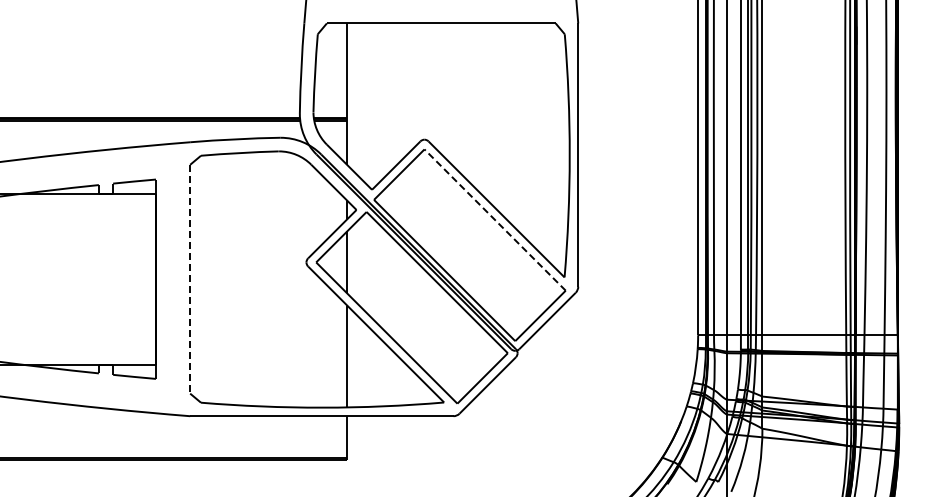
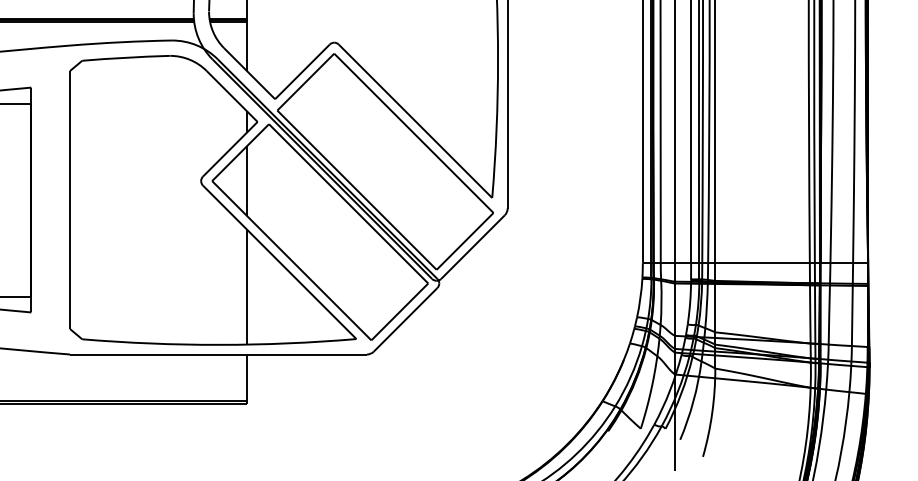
line: (495, 220) -> (414, 133), dashed -> solid
line: (190, 279) -> (70, 200), dashed -> solid

